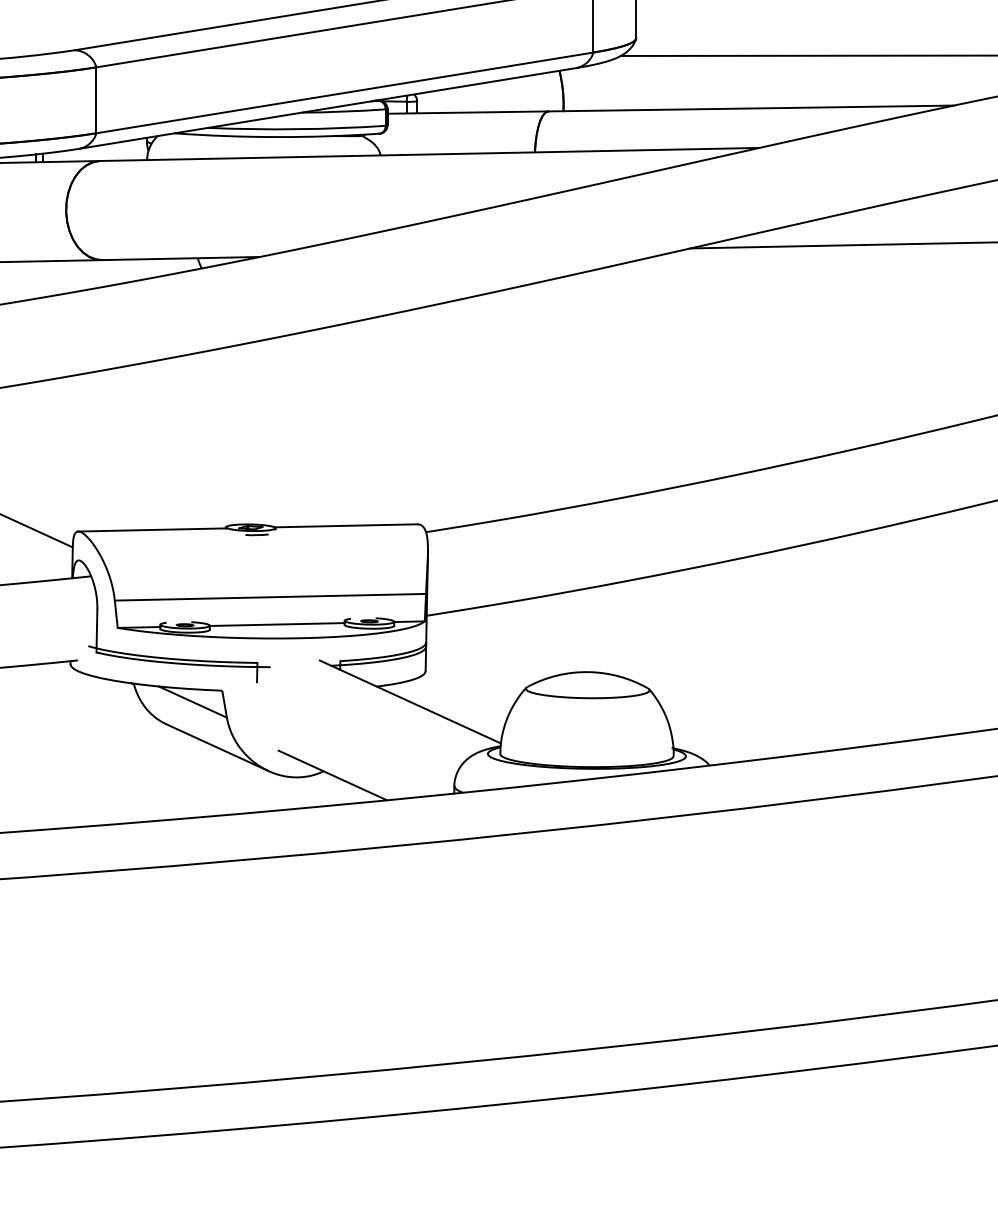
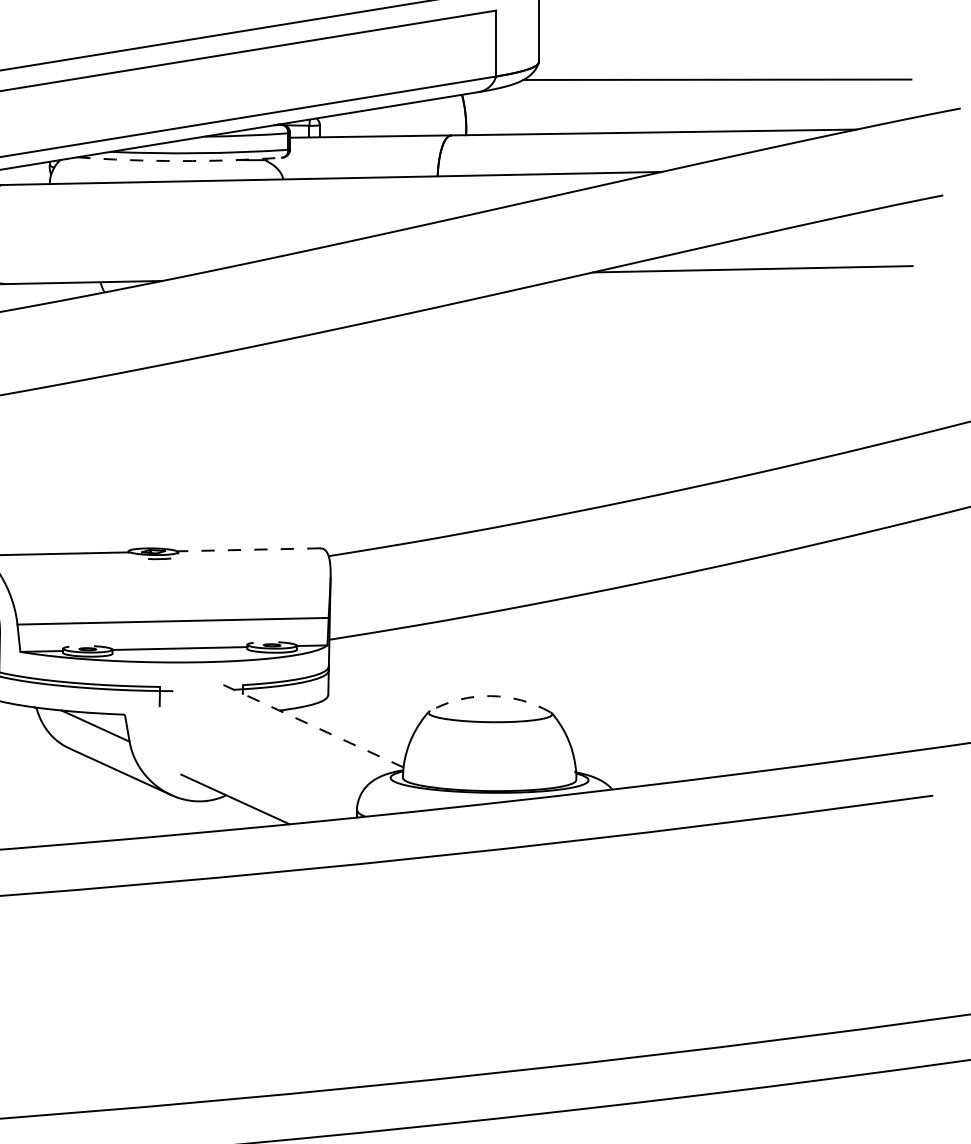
arc: (276, 137) -> (179, 161), solid -> dashed
line: (345, 525) -> (248, 549), solid -> dashed
arc: (587, 672) -> (490, 696), solid -> dashed
line: (410, 702) -> (313, 726), solid -> dashed

